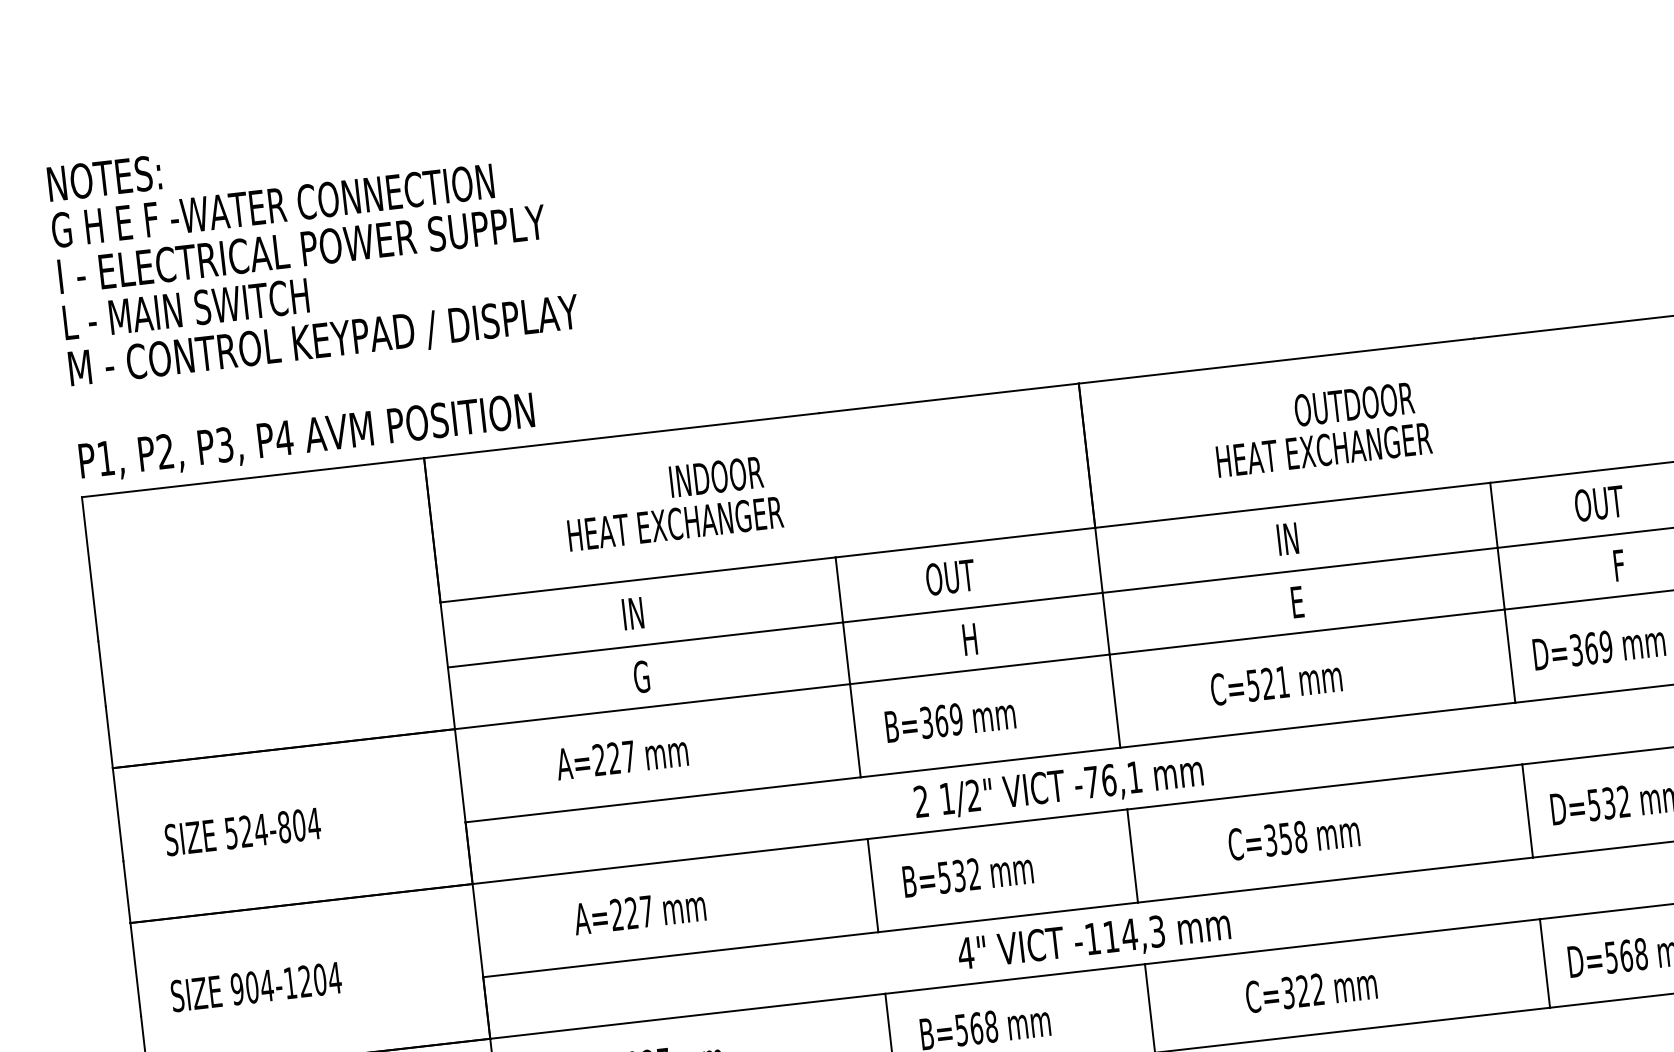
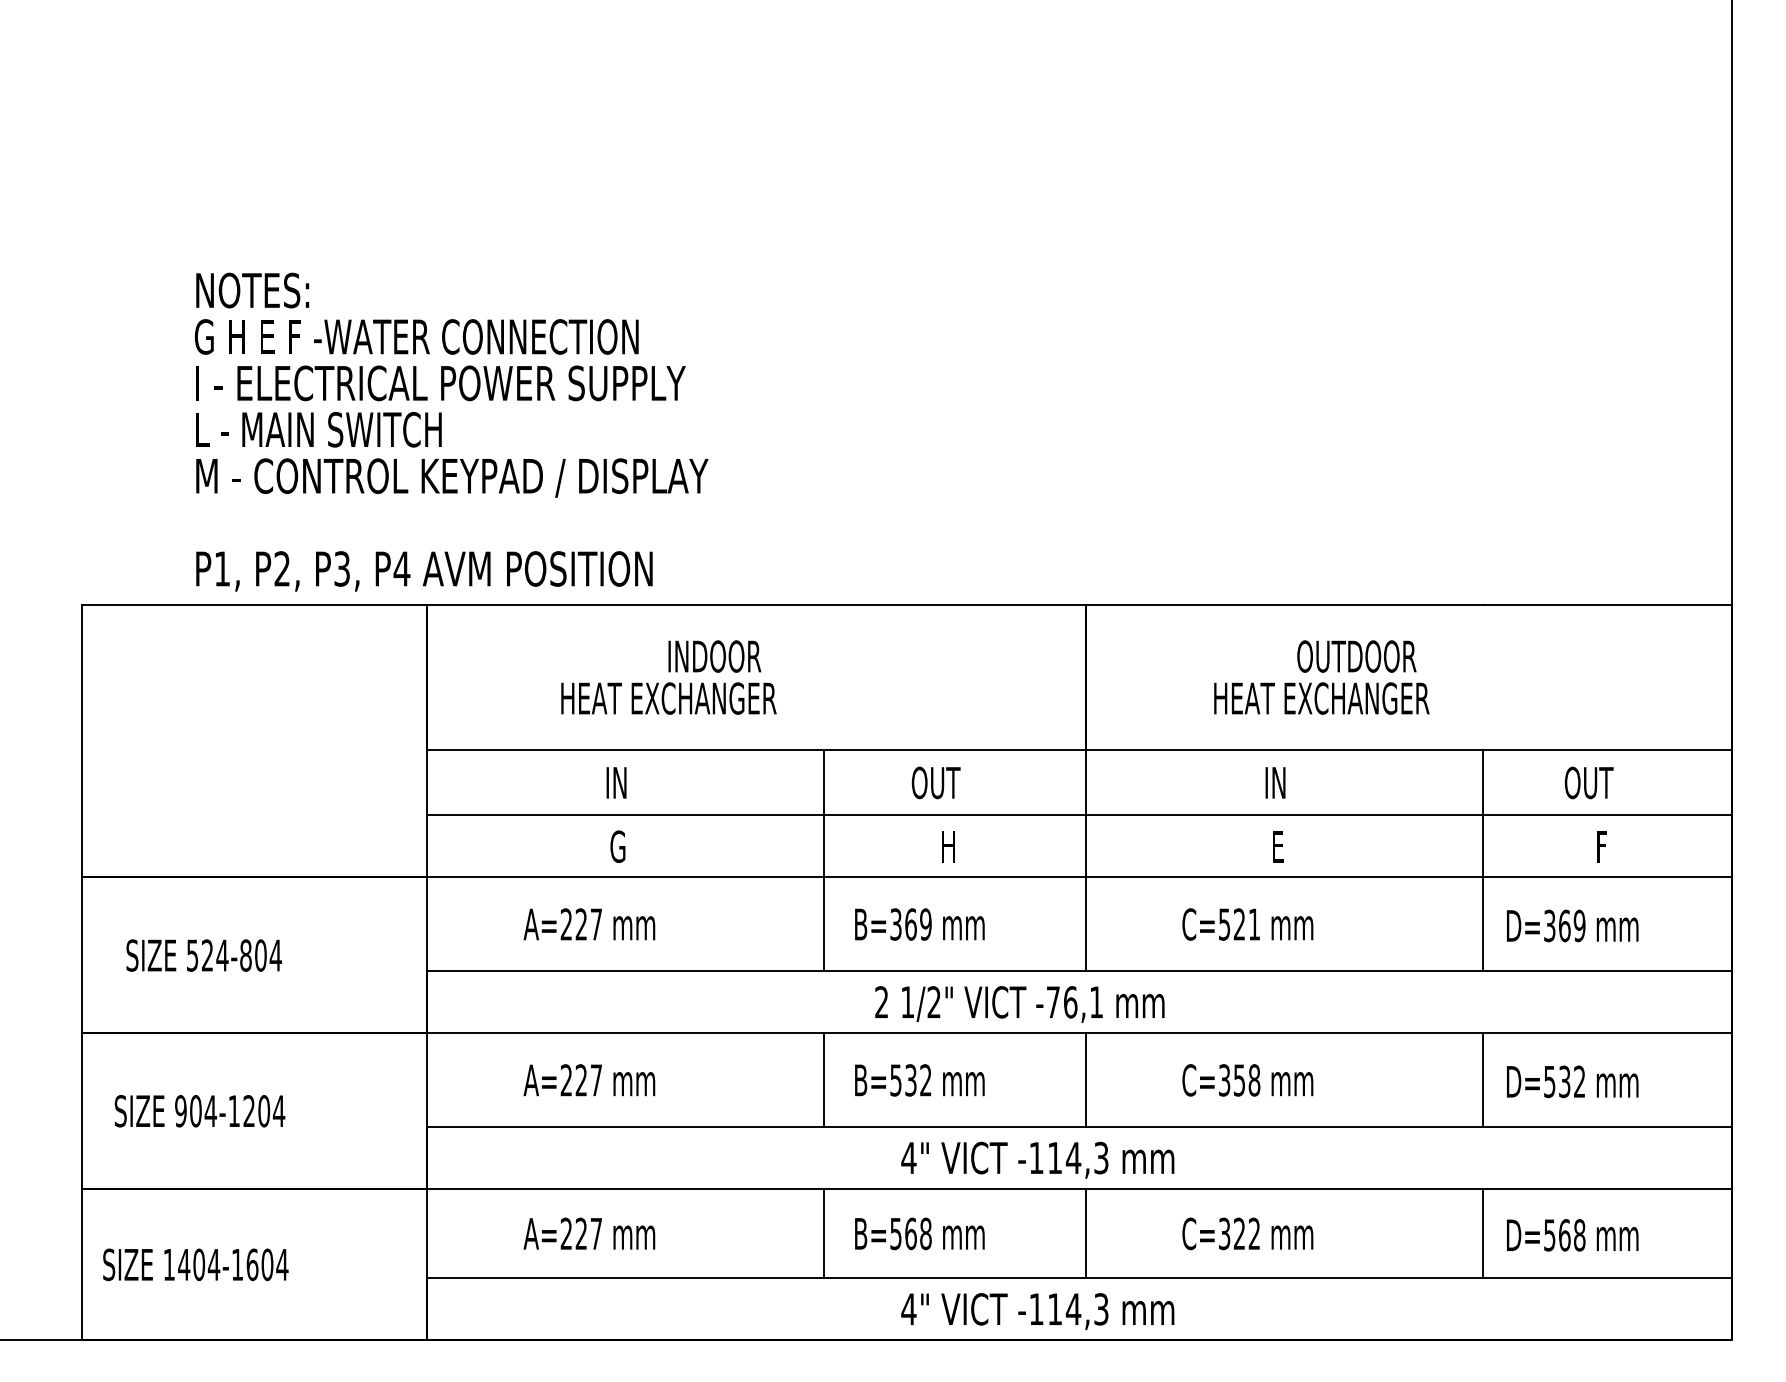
text: (317, 295) -> (451, 431), moved

